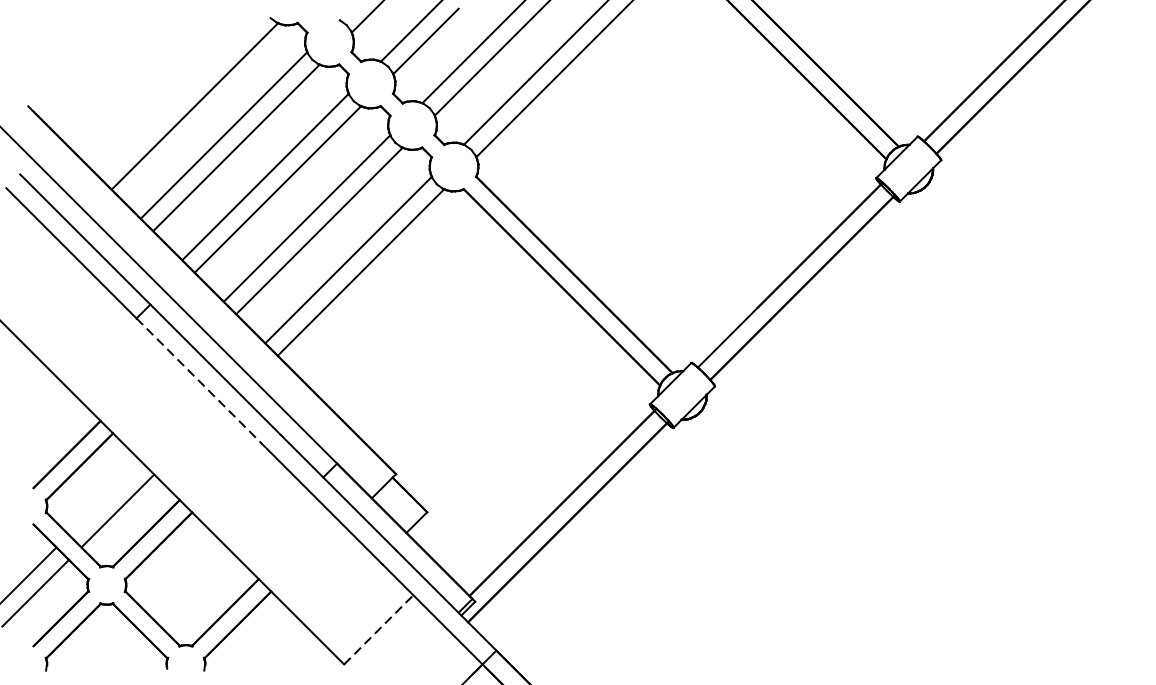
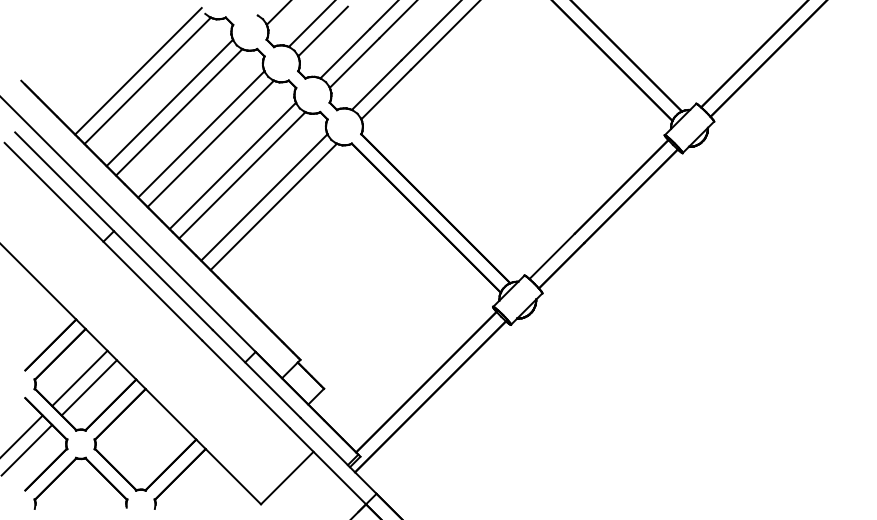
line: (182, 94) -> (138, 71), added
line: (201, 384) -> (152, 291), dashed -> solid
line: (104, 498) -> (79, 378), added
line: (379, 629) -> (287, 477), dashed -> solid

